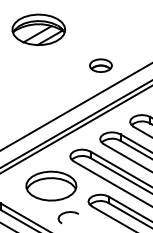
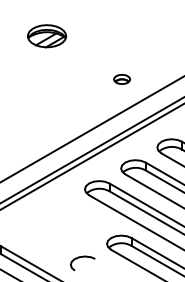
part: (38, 29) -> (46, 35), size x0.6
part: (100, 65) -> (121, 79), size x0.6
part: (51, 185) -> (62, 224), removed

